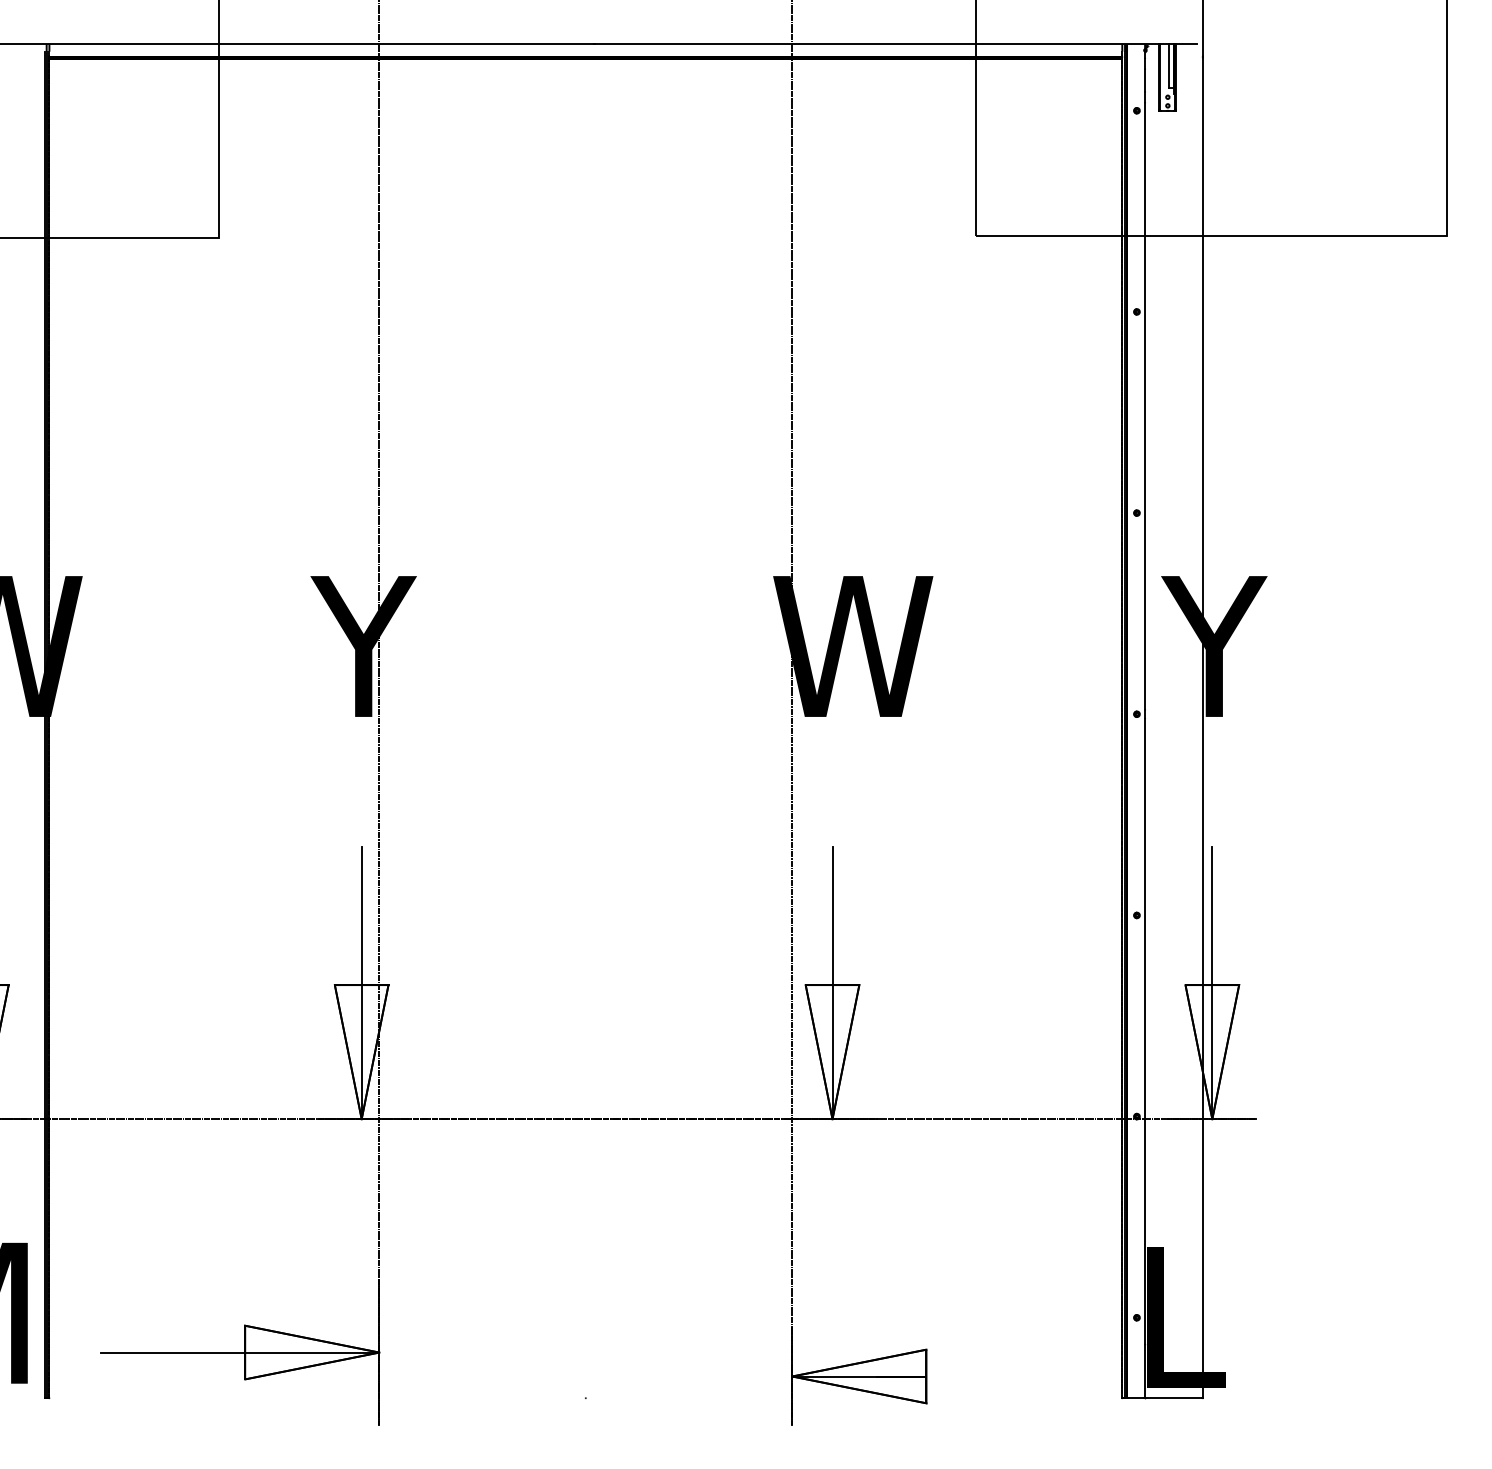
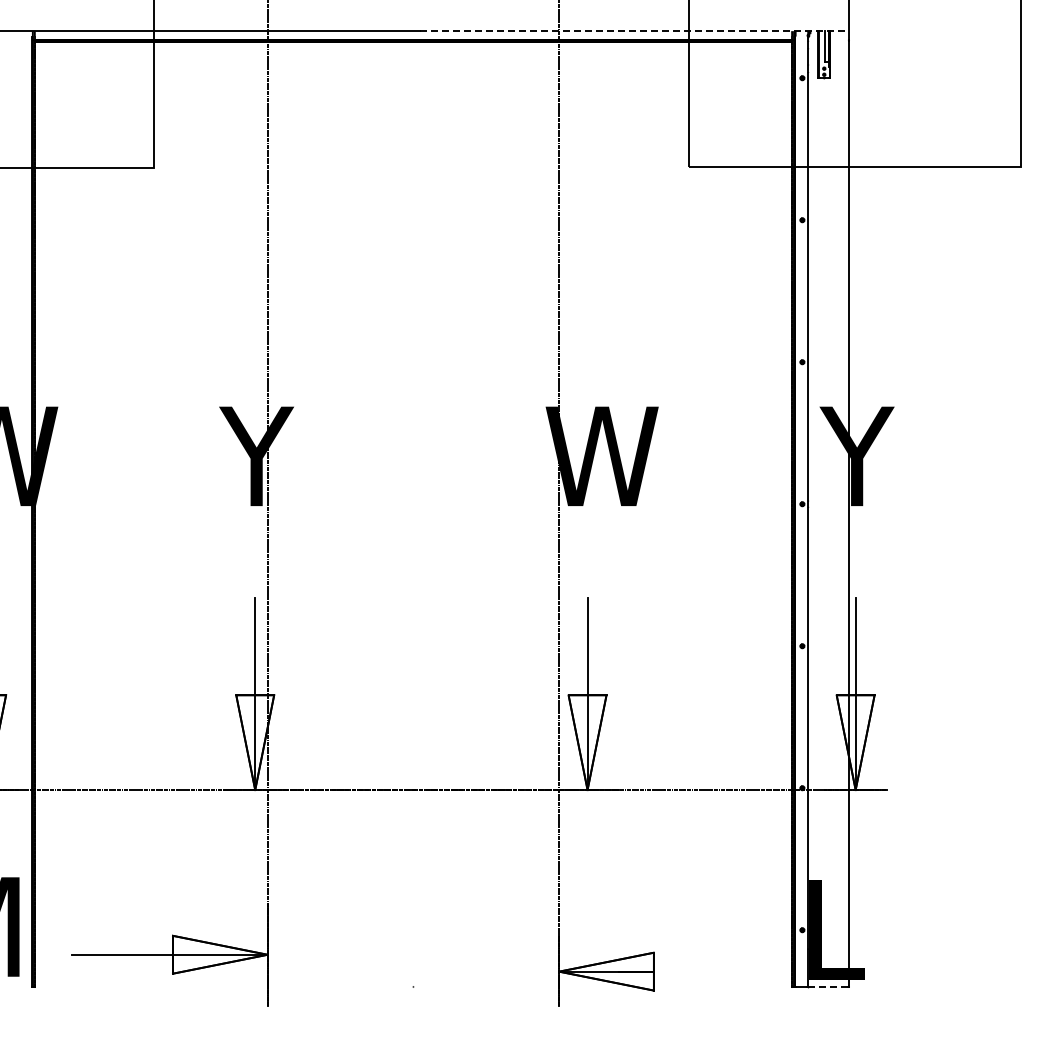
line: (896, 44) -> (632, 31), solid -> dashed
line: (1175, 1397) -> (829, 986), solid -> dashed

